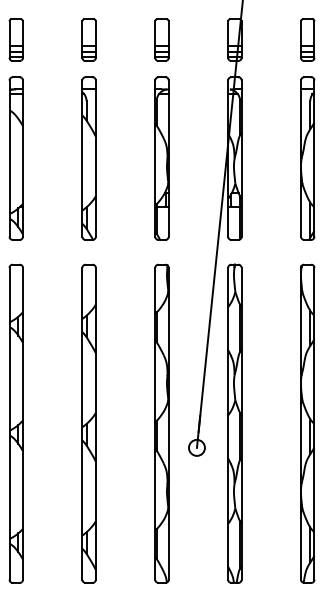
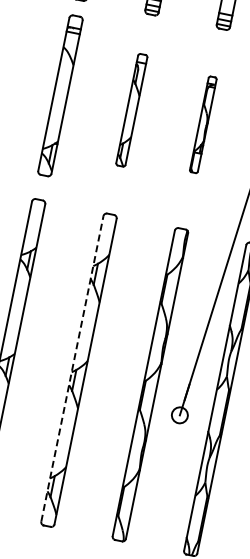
part: (88, 158) -> (131, 110), size x0.7
part: (161, 158) -> (202, 124), size x0.6
line: (82, 423) -> (72, 368), solid -> dashed

